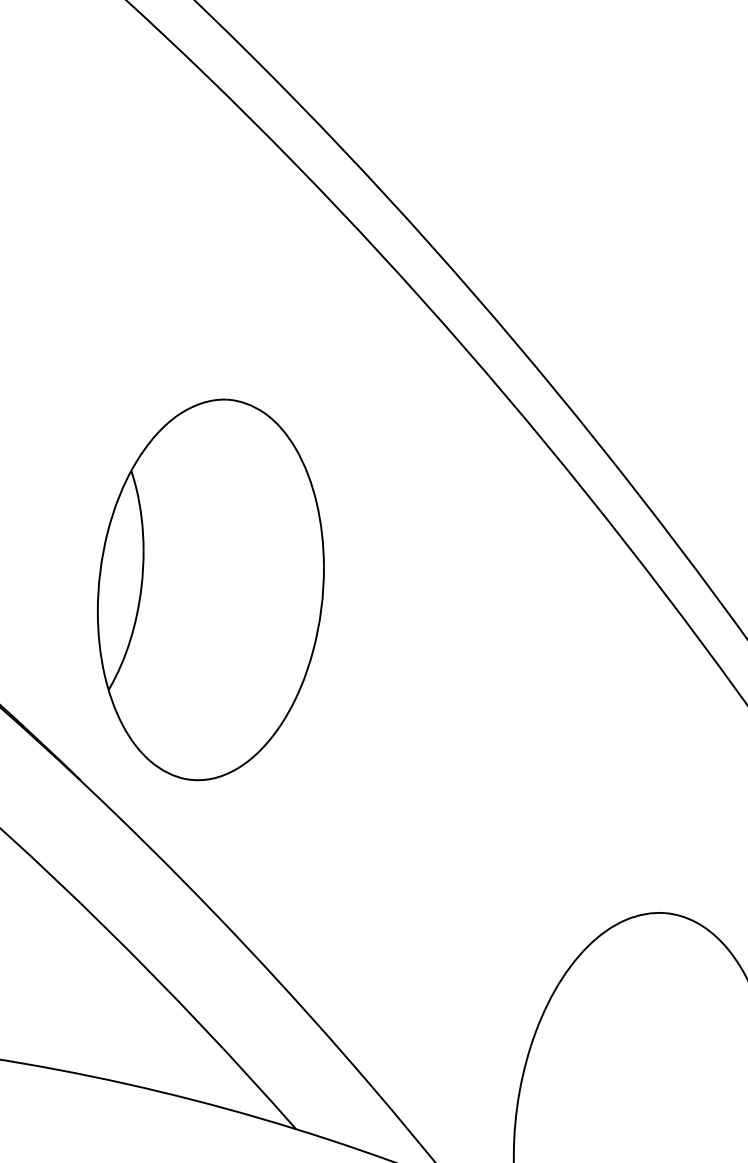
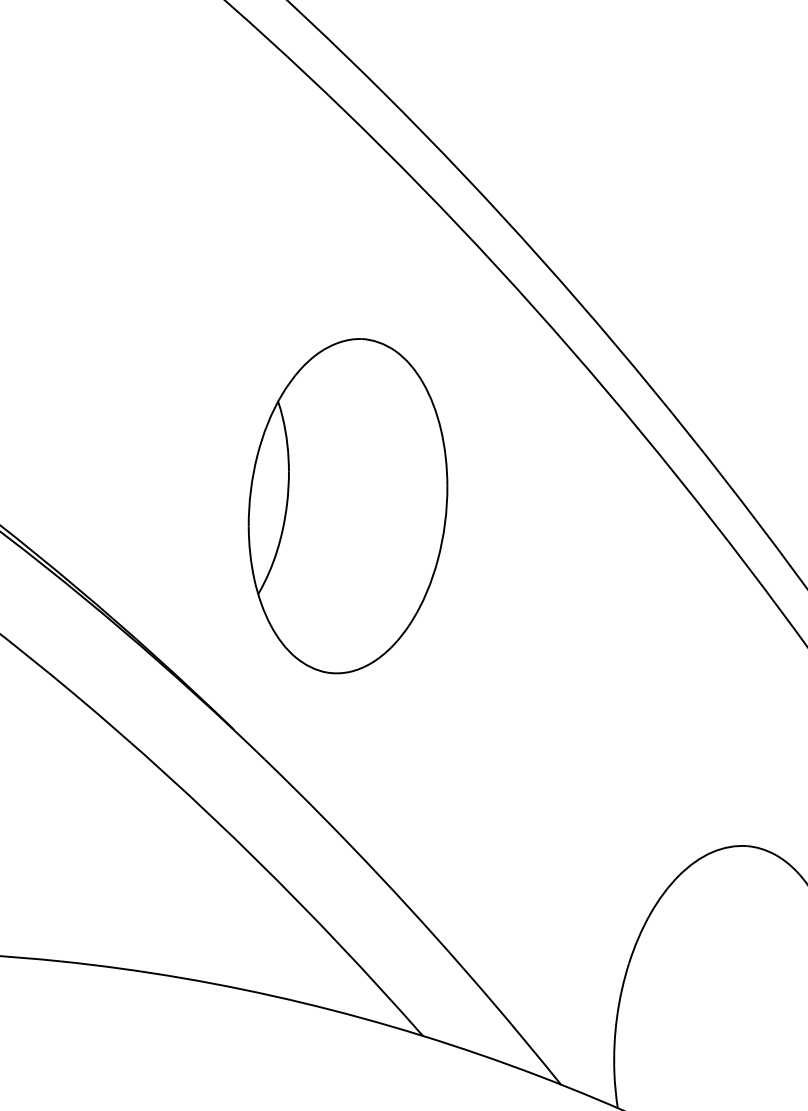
part: (210, 590) -> (347, 506), moved

